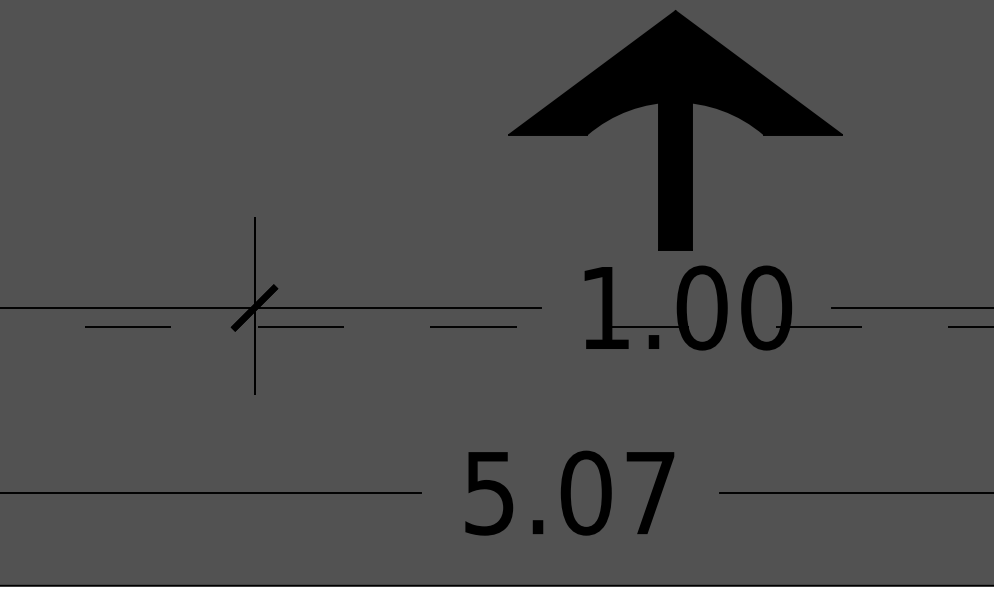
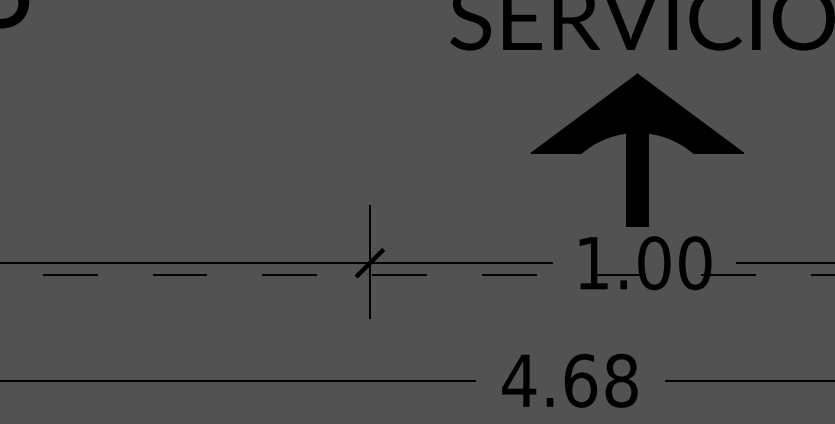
text: (568, 492) -> (569, 380), 5.07 -> 4.68

